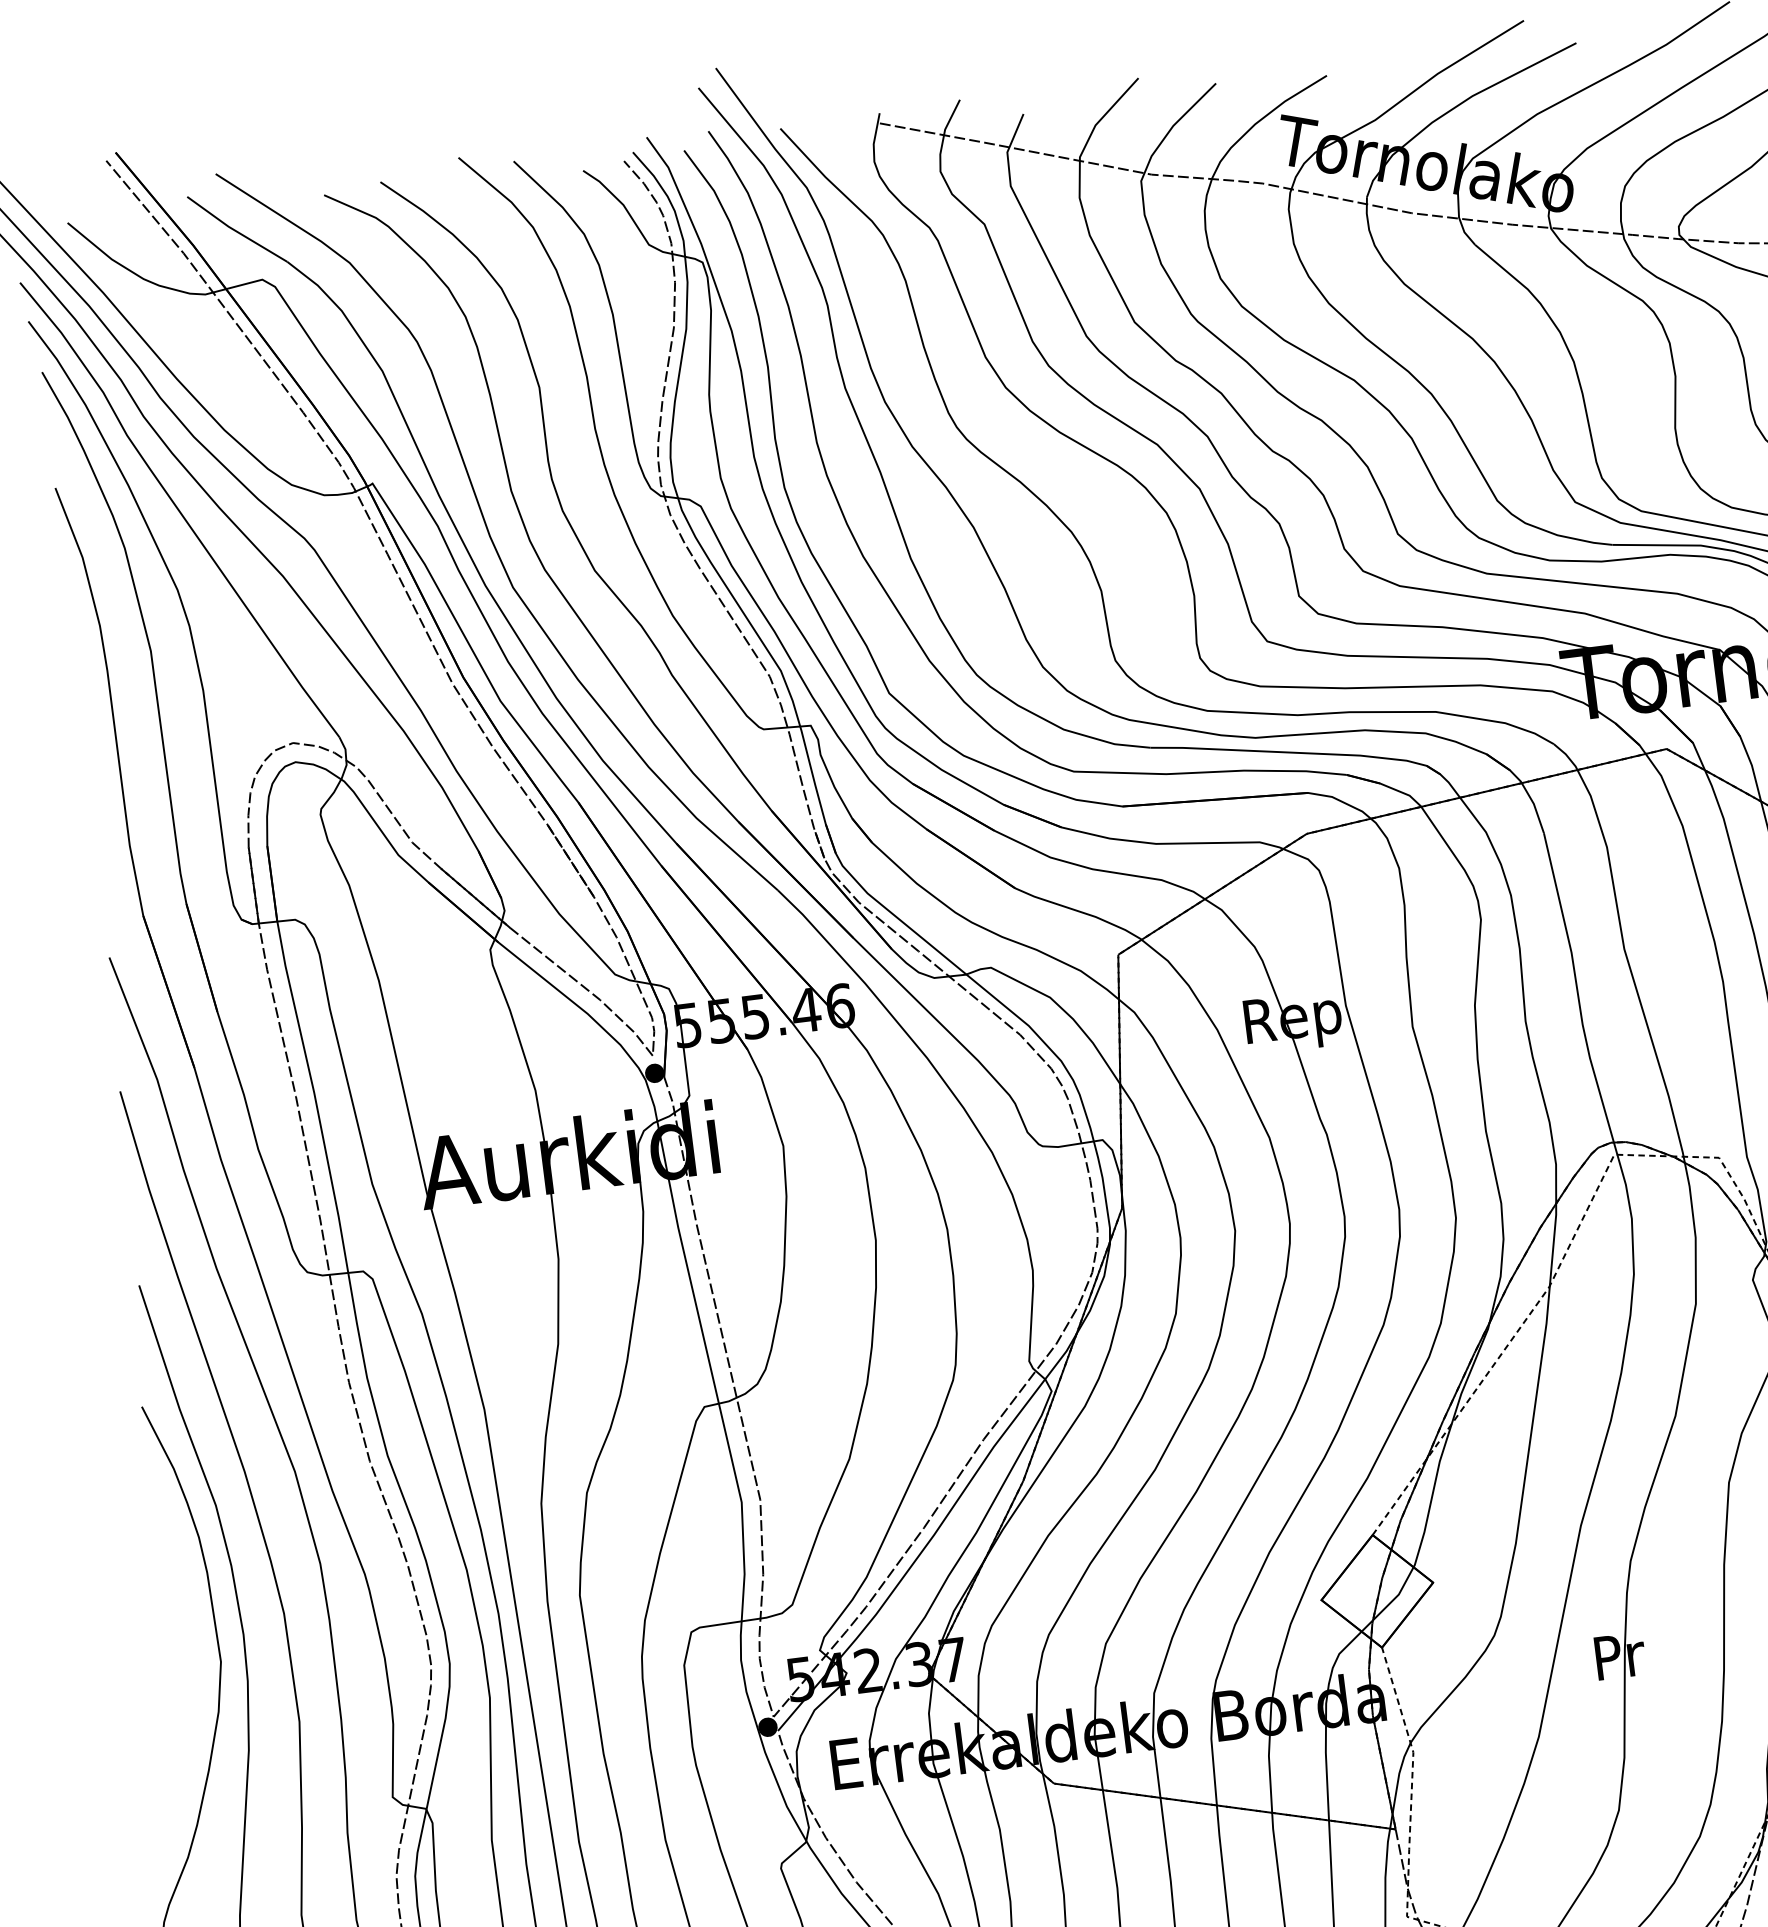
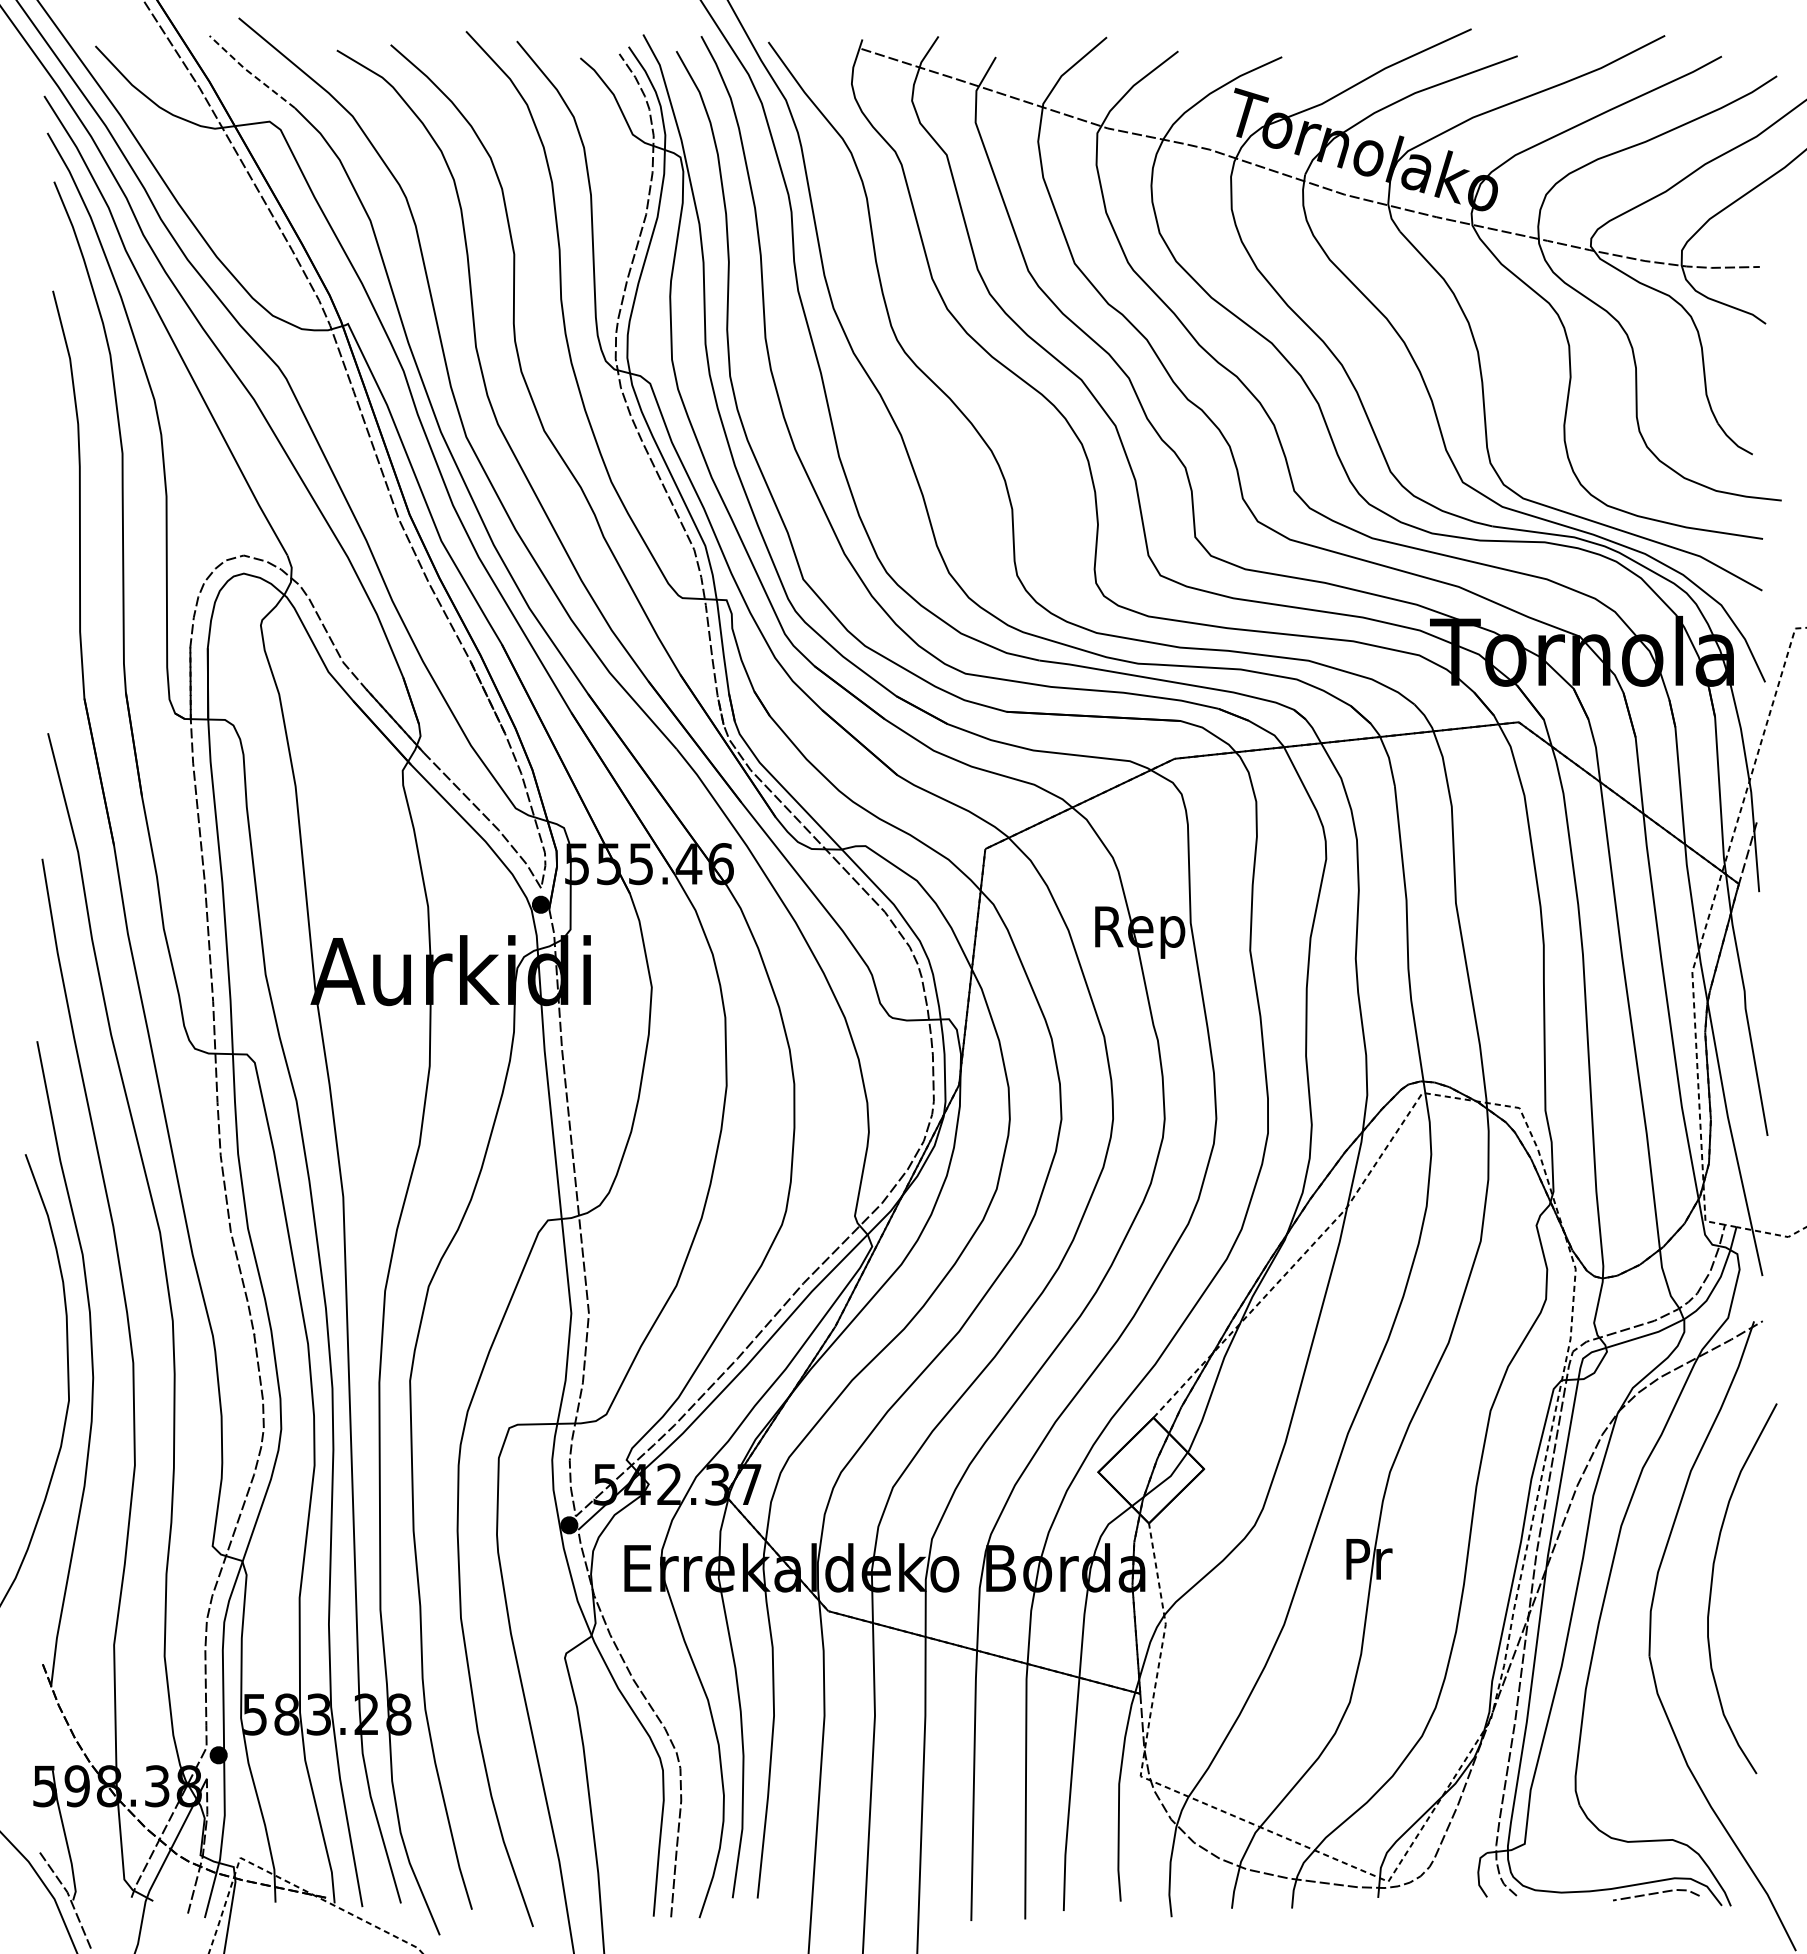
line: (235, 231) -> (250, 73), solid -> dashed

